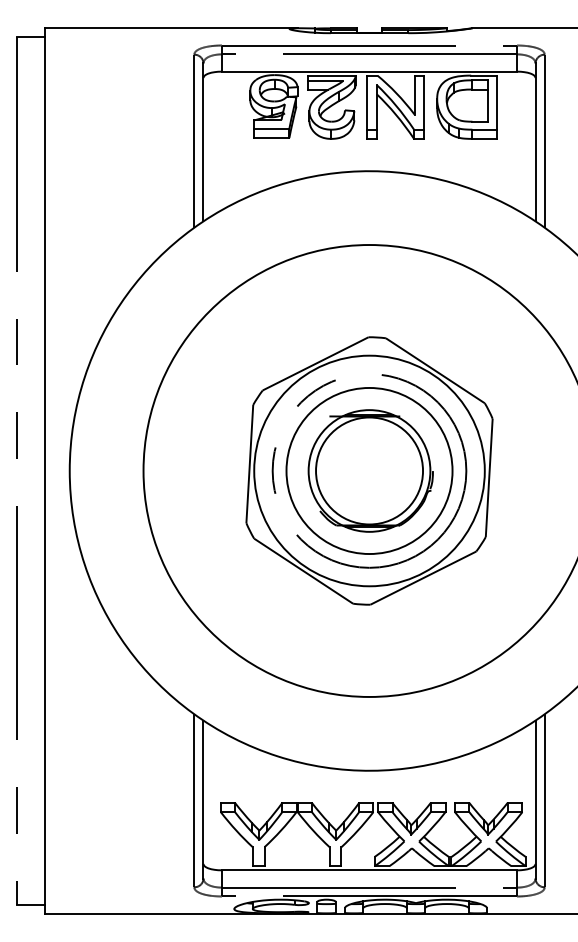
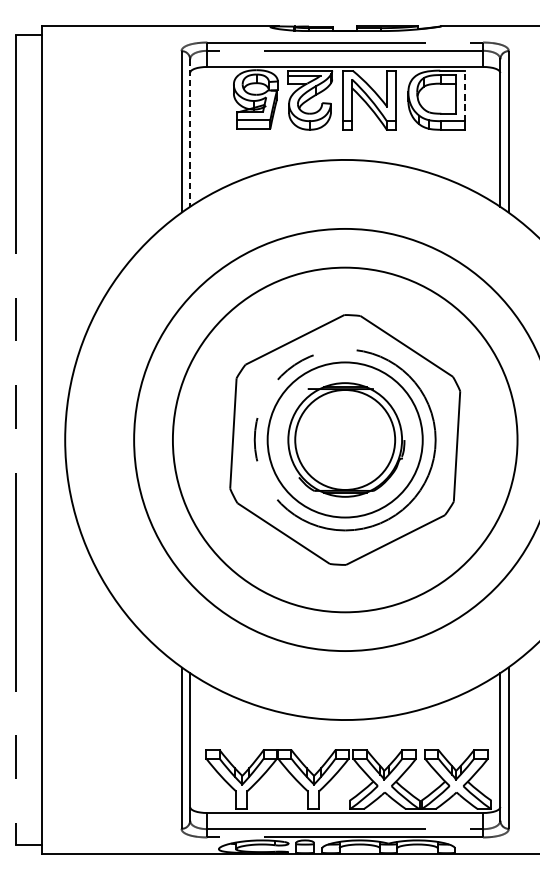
line: (497, 102) -> (464, 95), solid -> dashed
line: (203, 142) -> (190, 133), solid -> dashed
circle: (369, 470) -> (345, 439), size x1.6

